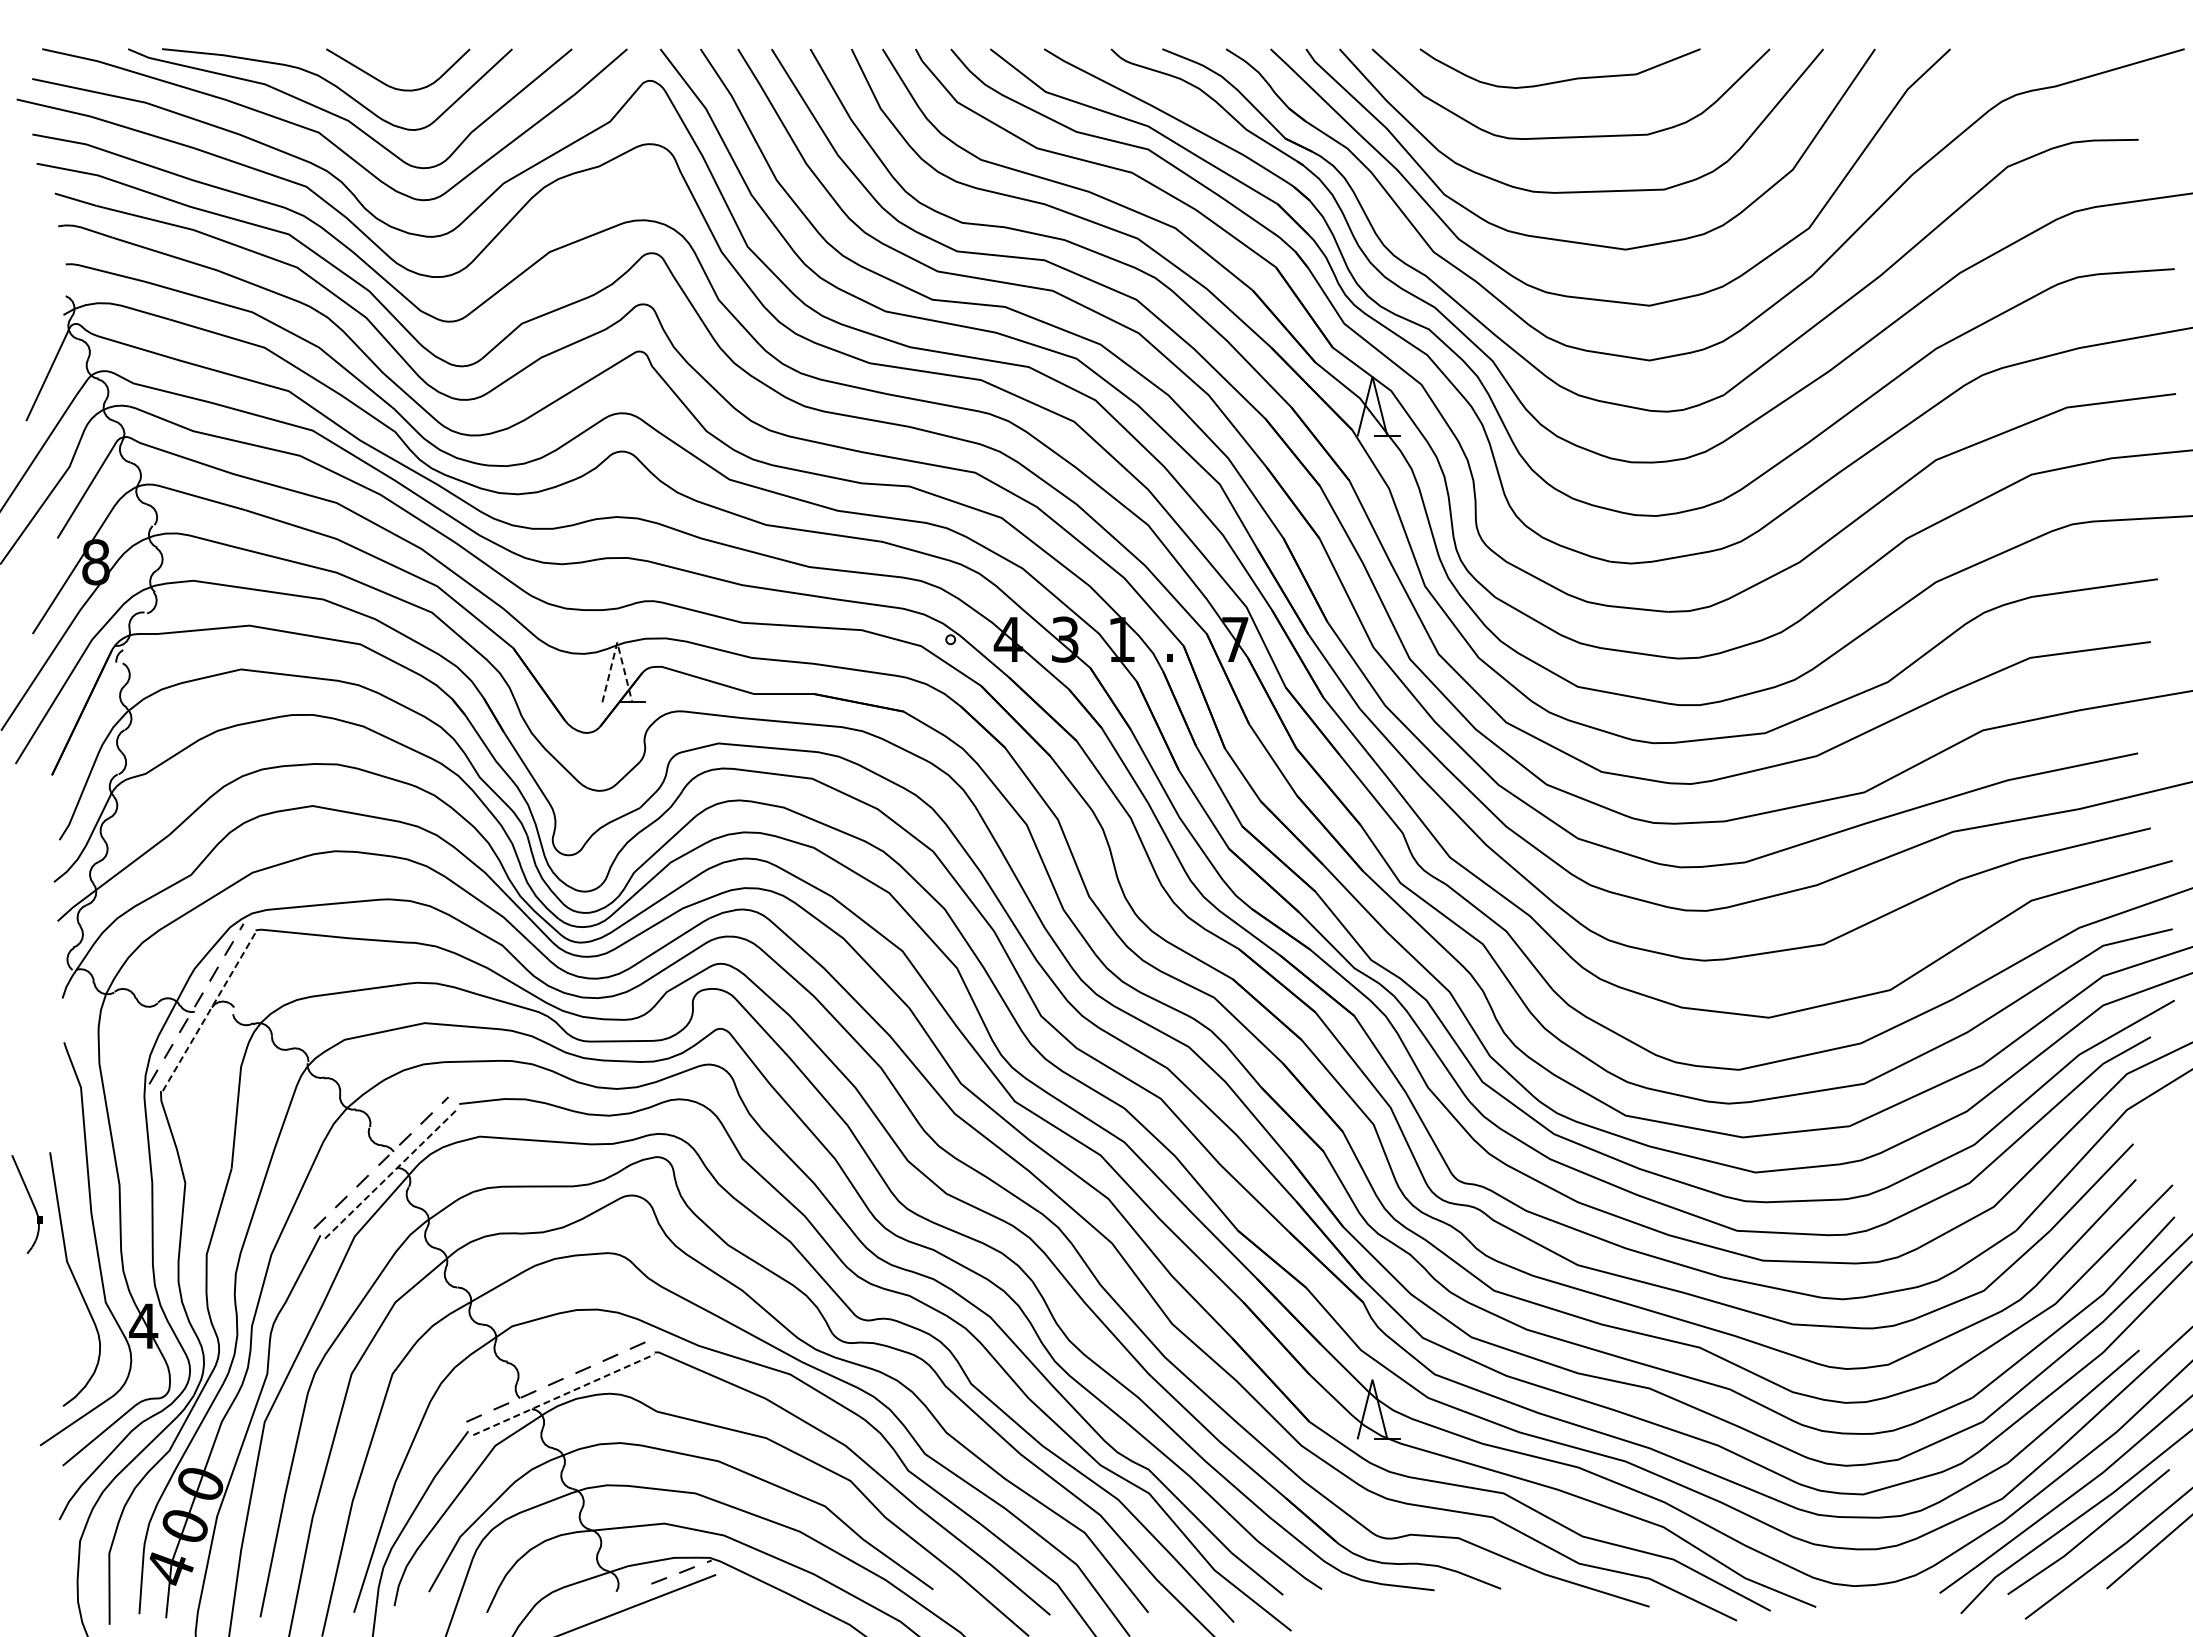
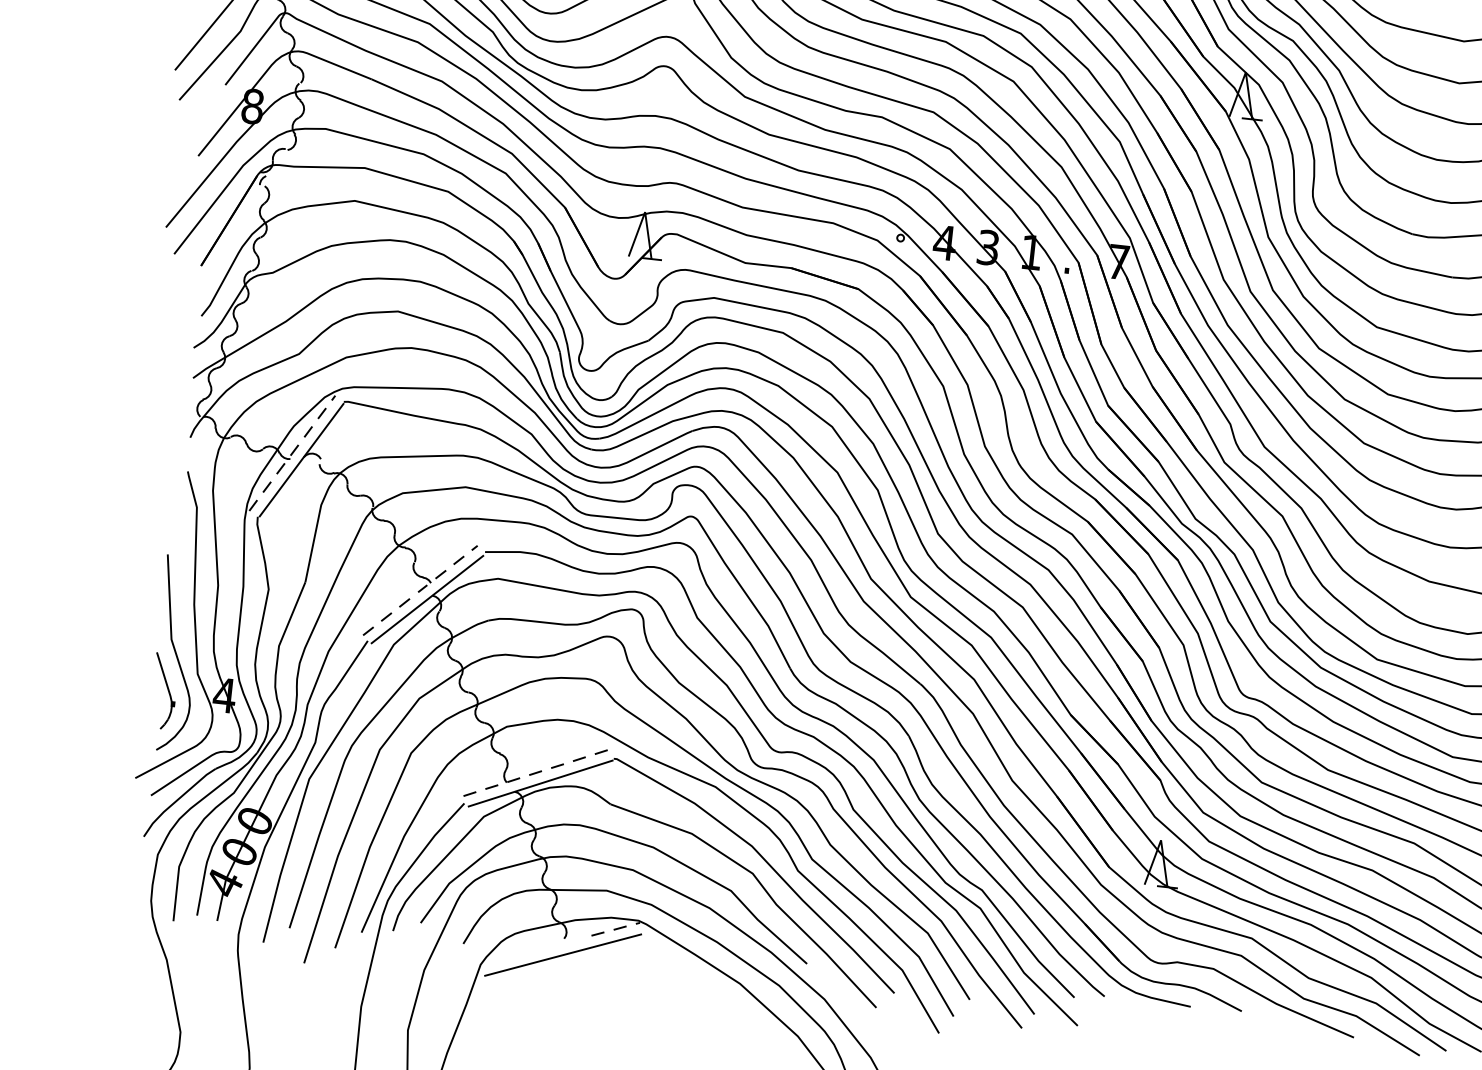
line: (617, 642) -> (645, 212), dashed -> solid
line: (209, 1011) -> (301, 460), dashed -> solid
line: (391, 1173) -> (427, 599), dashed -> solid
part: (26, 1204) -> (163, 691), moved
line: (564, 1394) -> (541, 783), dashed -> solid

